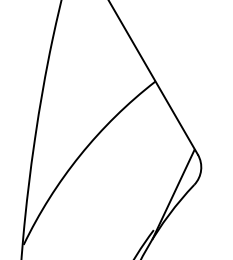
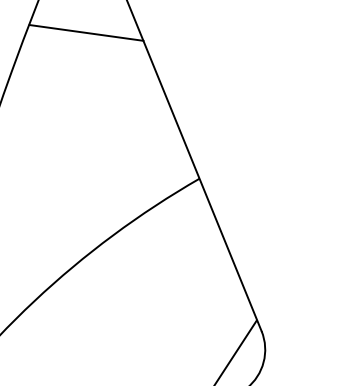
line: (87, 15) -> (85, 33), added

